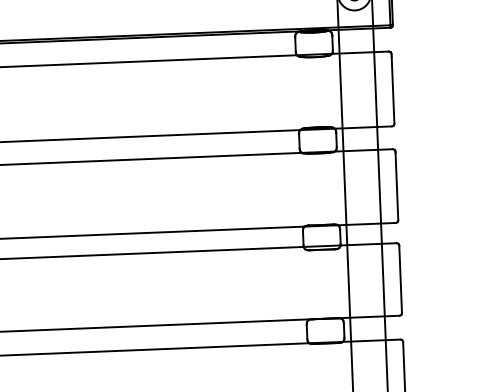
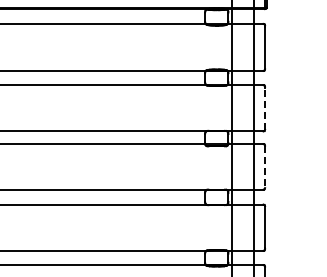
line: (397, 186) -> (265, 108), solid -> dashed
line: (401, 280) -> (265, 167), solid -> dashed

